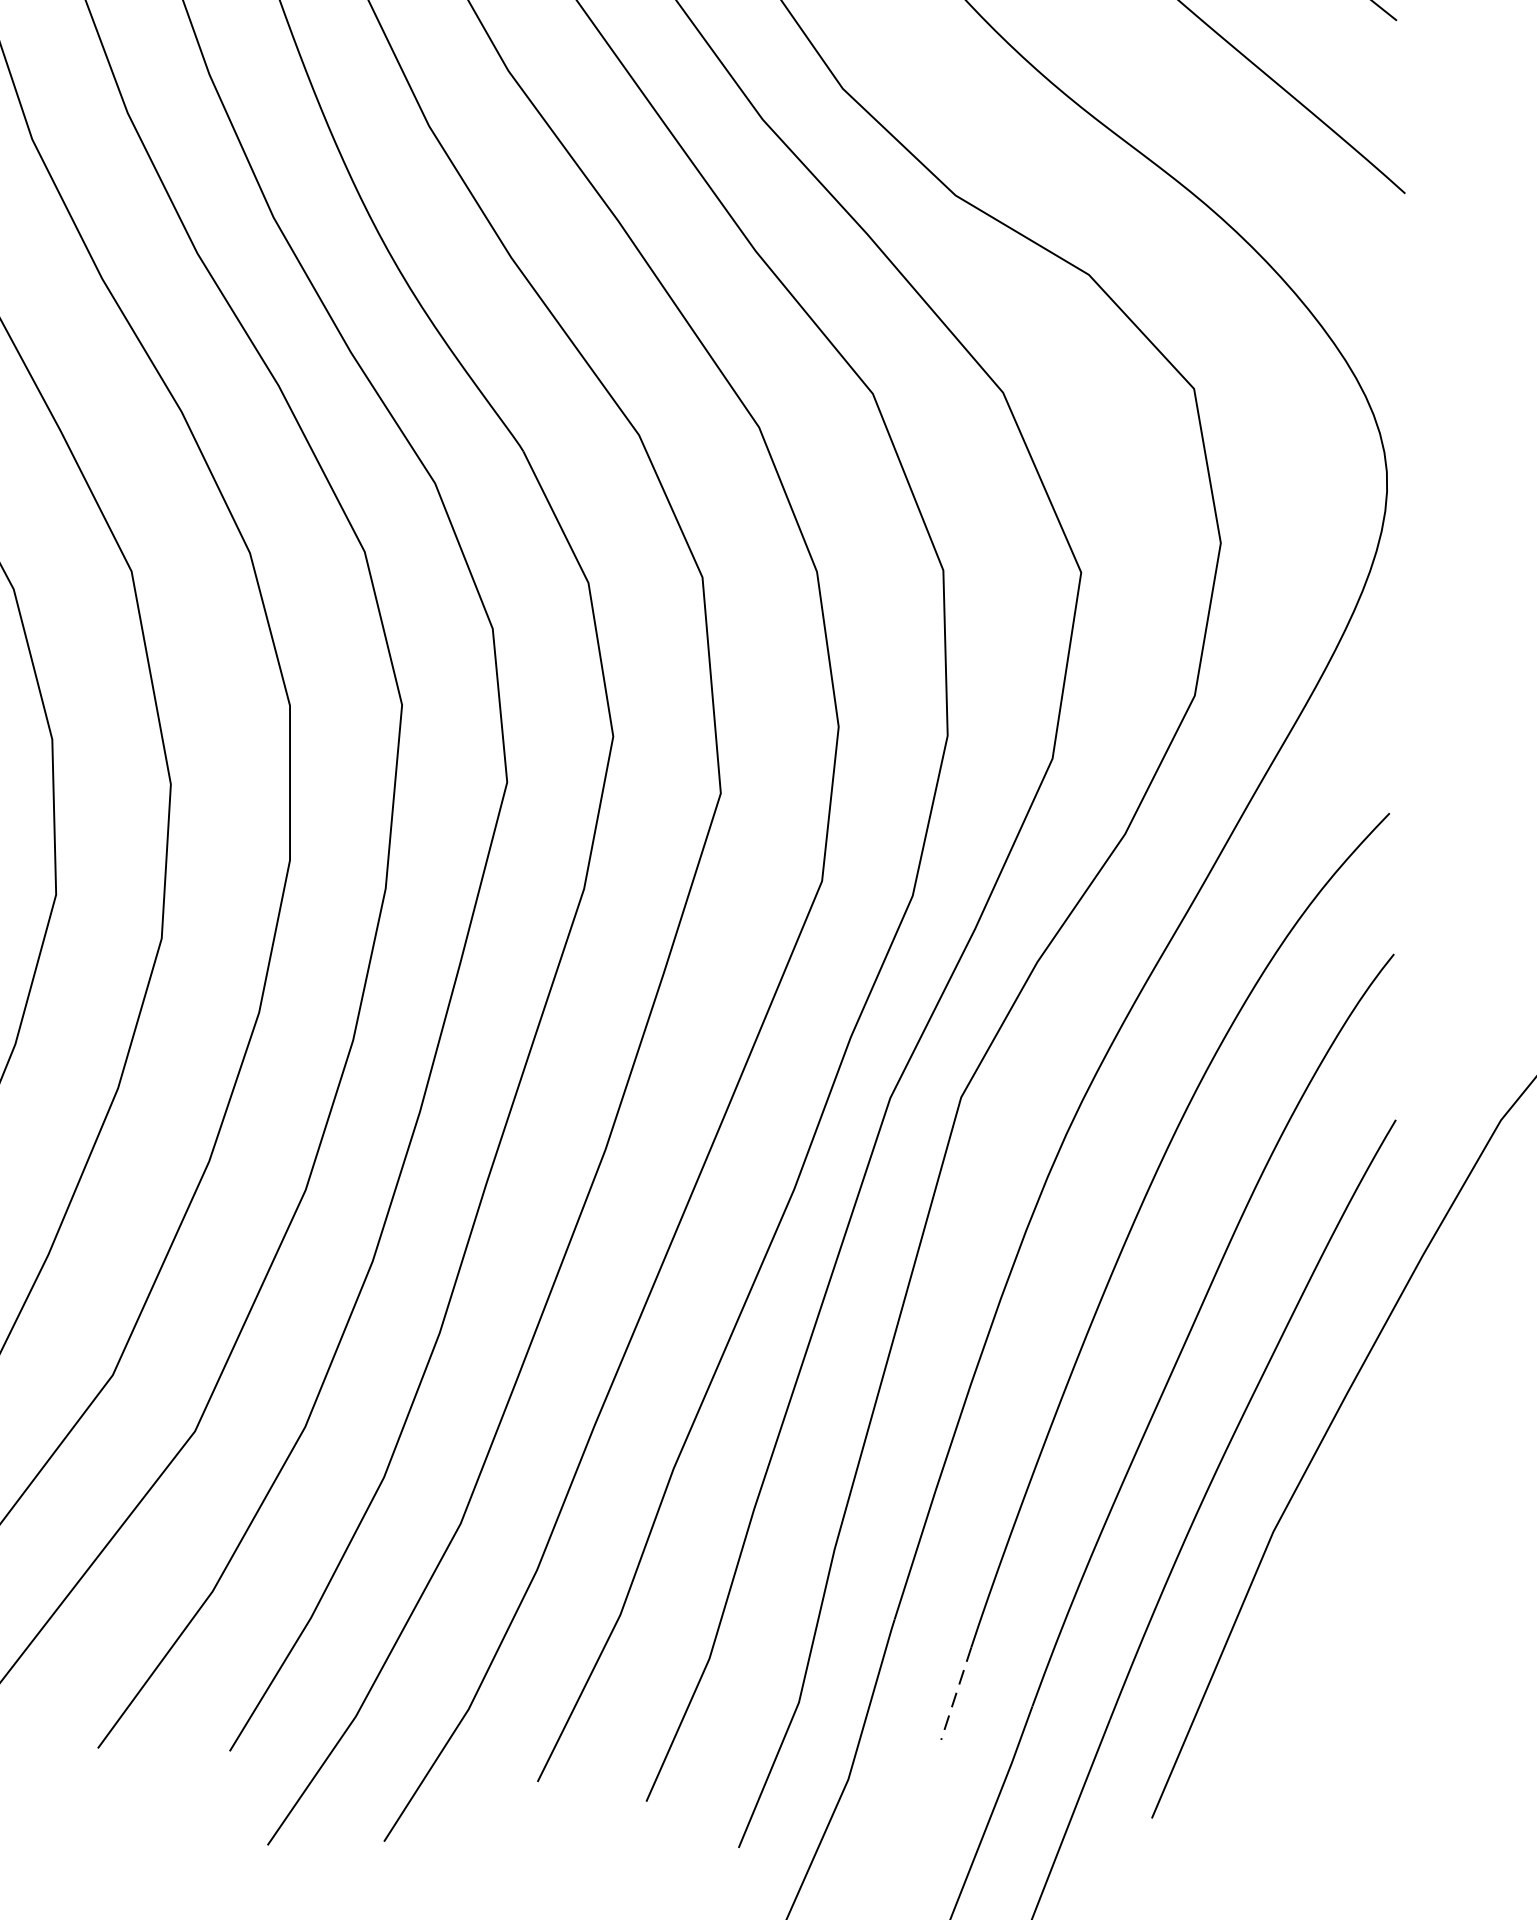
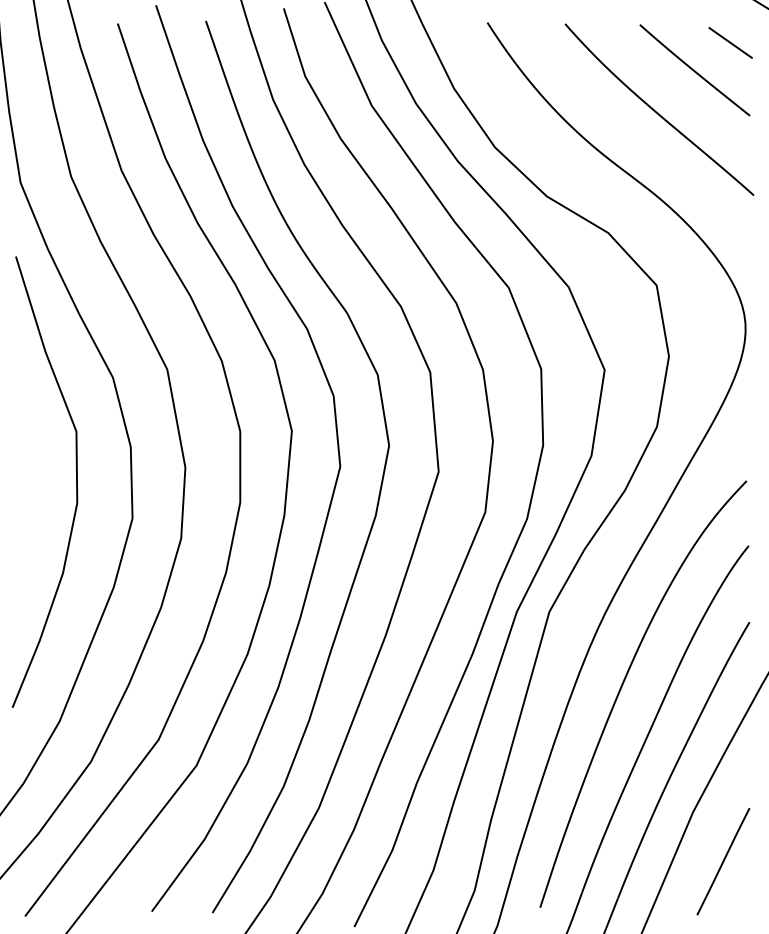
line: (1339, 1639) -> (723, 861), added
line: (957, 1693) -> (547, 886), dashed -> solid

